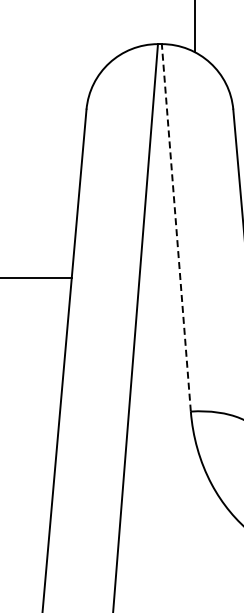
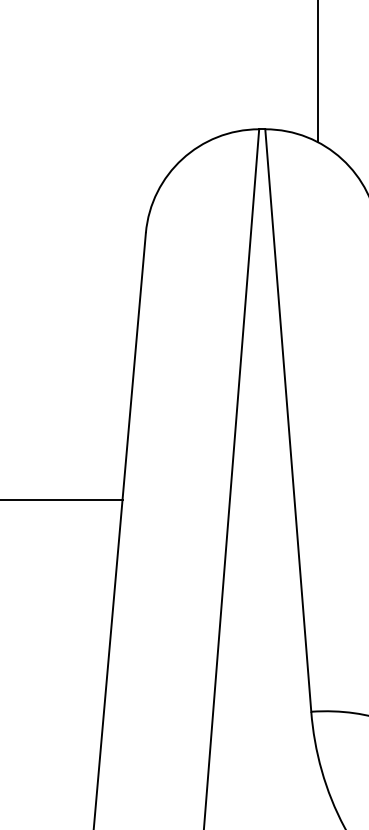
line: (176, 227) -> (288, 419), dashed -> solid

